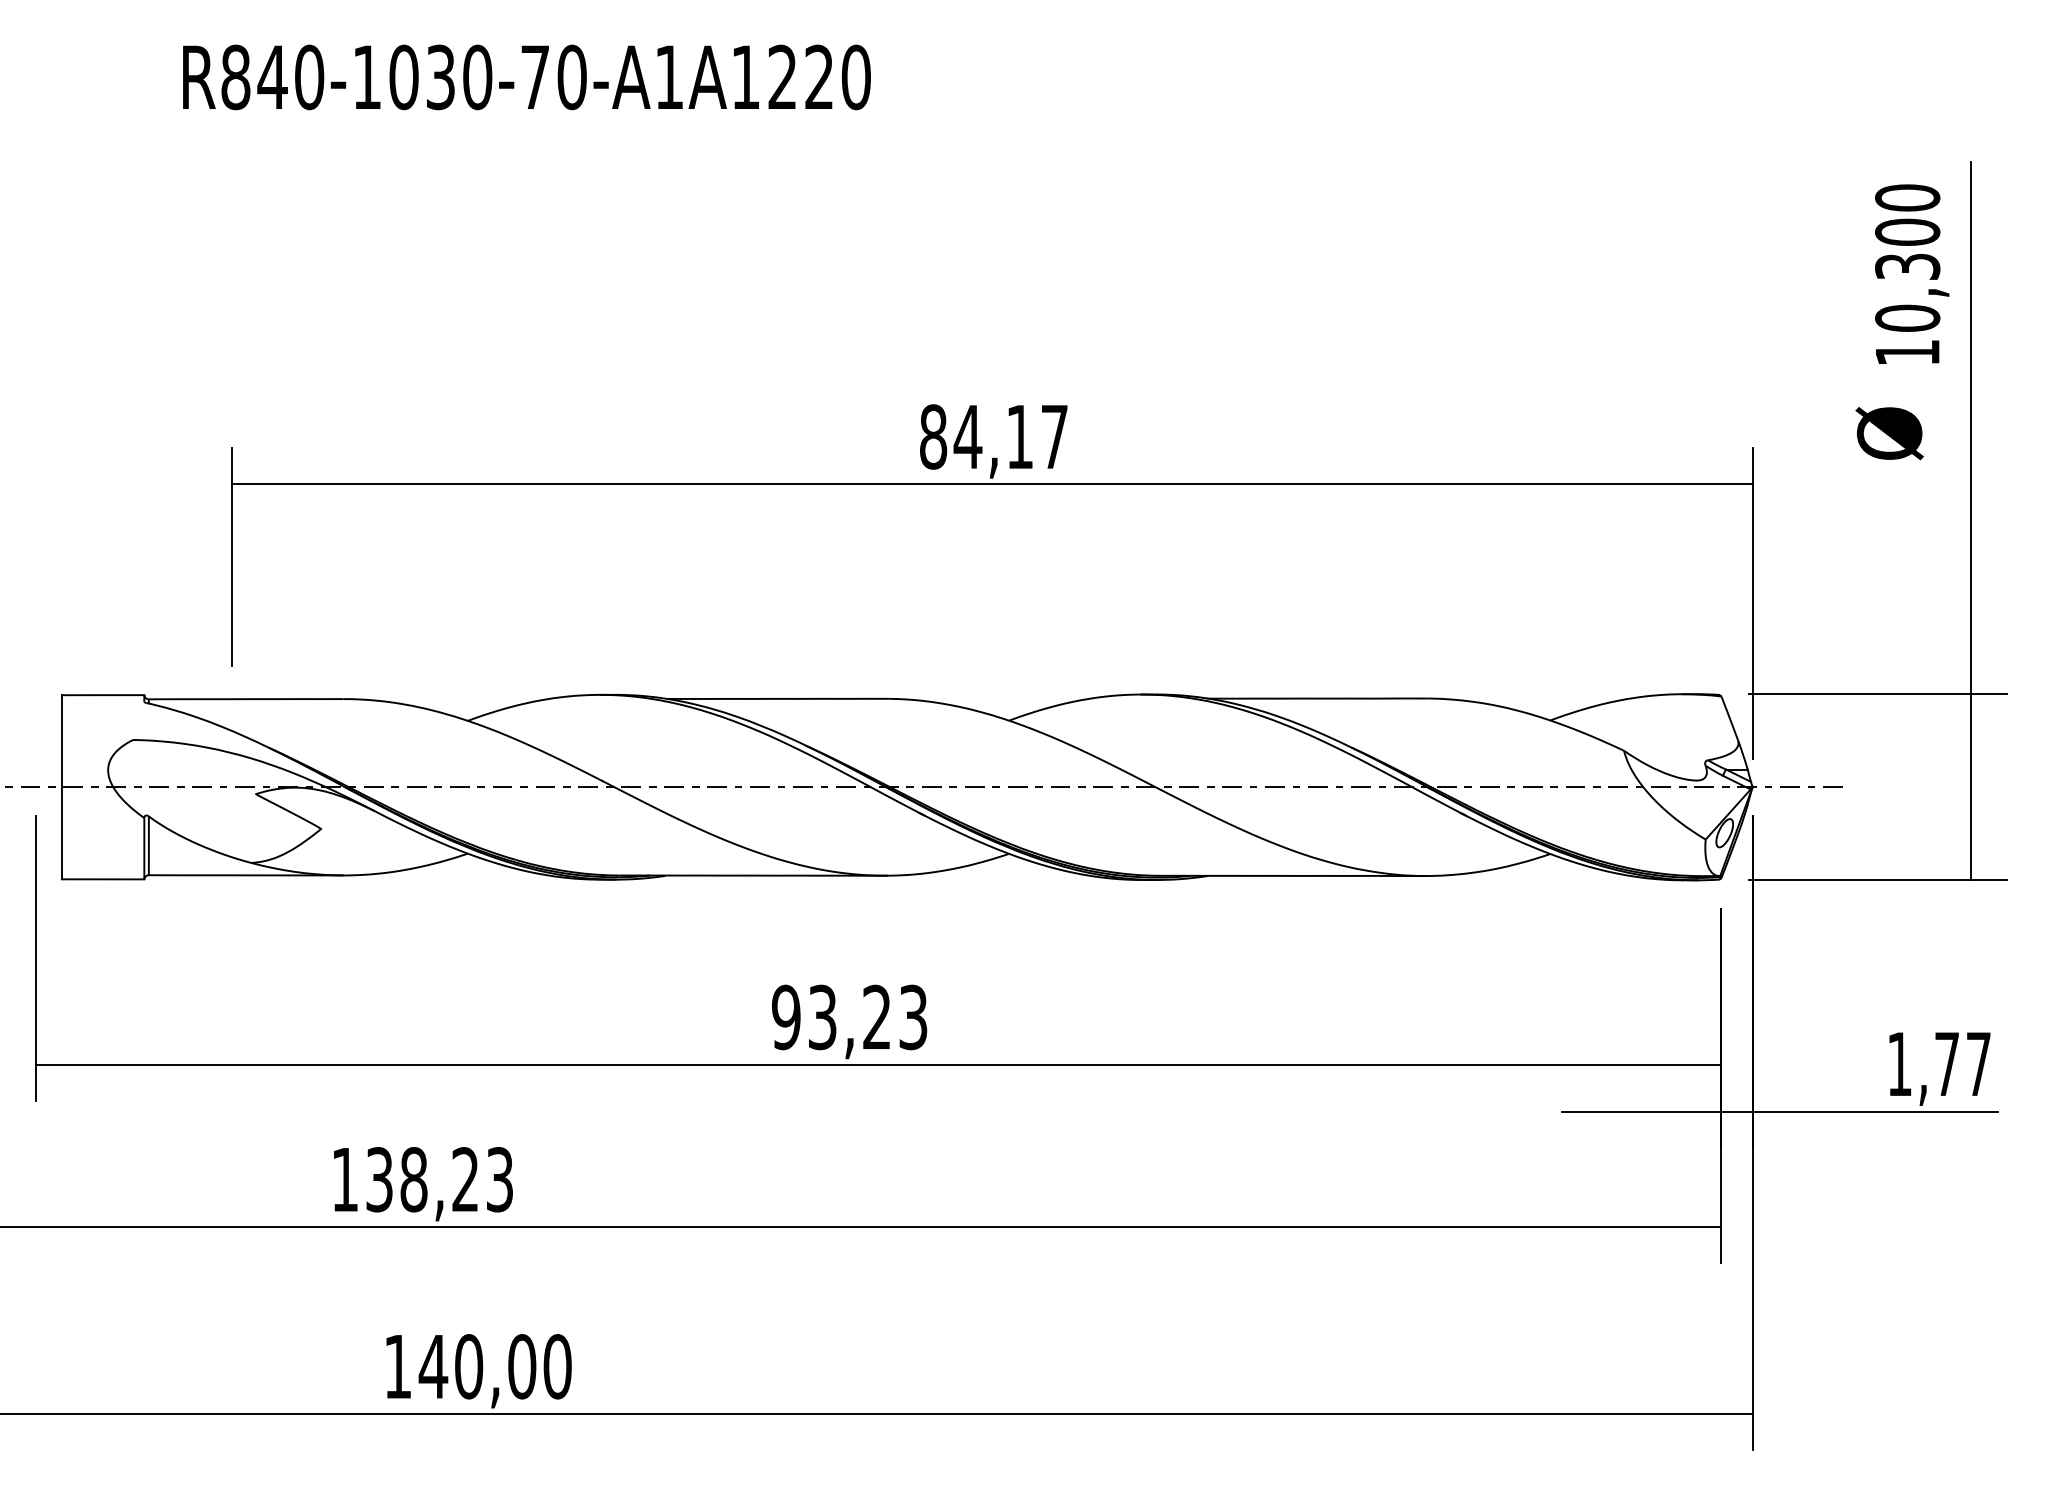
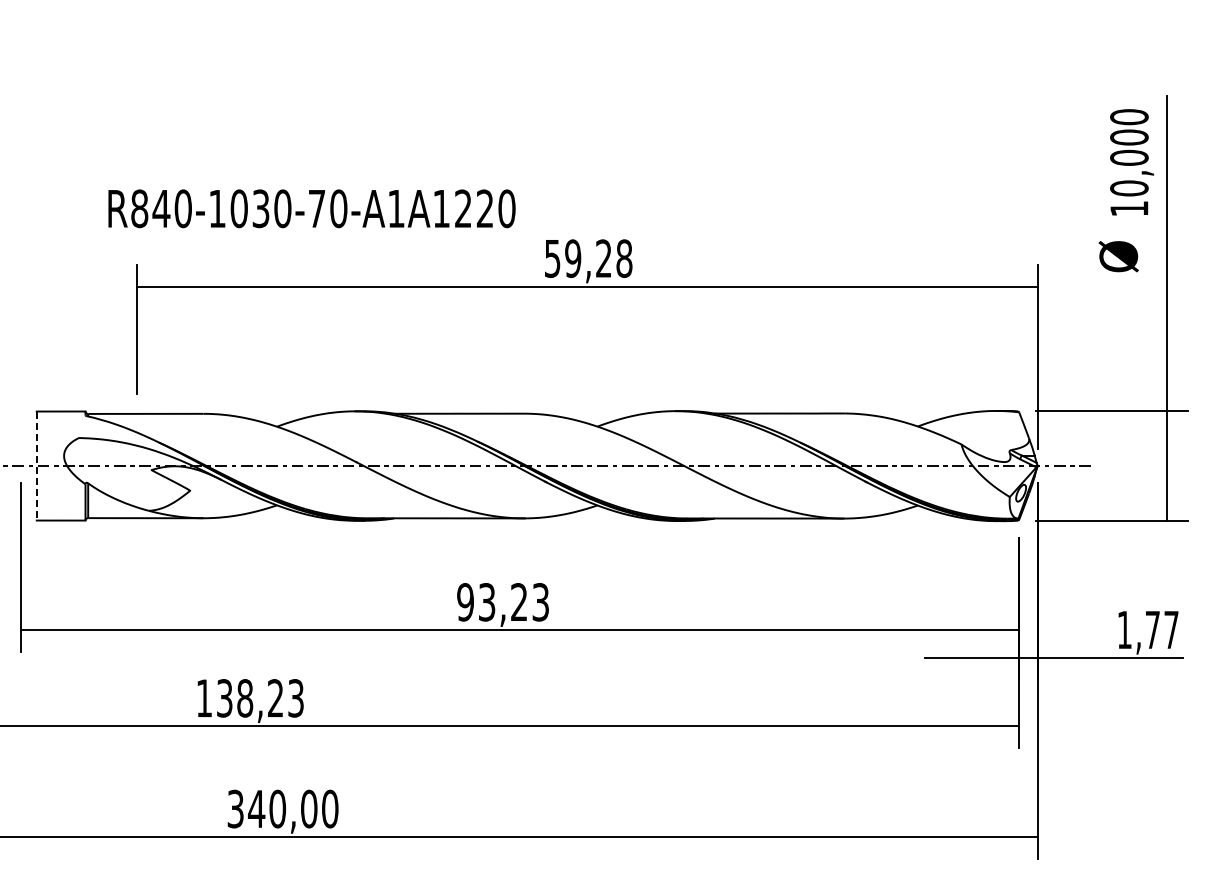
text: (526, 76) -> (311, 208), moved
text: (1907, 266) -> (1129, 157), 10,300 -> 10,000
text: (993, 436) -> (588, 258), 84,17 -> 59,28
line: (61, 788) -> (36, 466), solid -> dashed
text: (397, 1365) -> (235, 808), 140,00 -> 340,00

